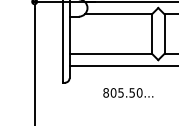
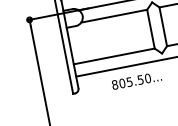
text: (128, 92) -> (136, 80), moved

